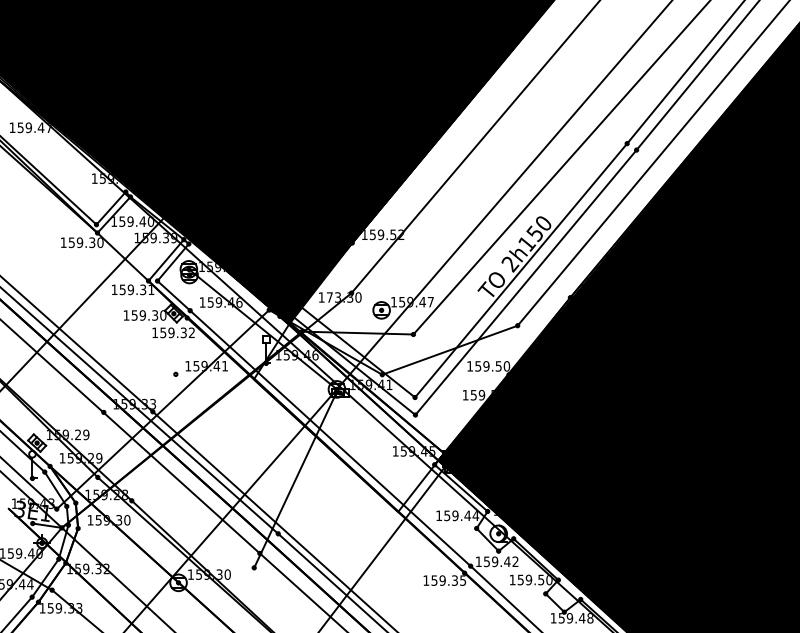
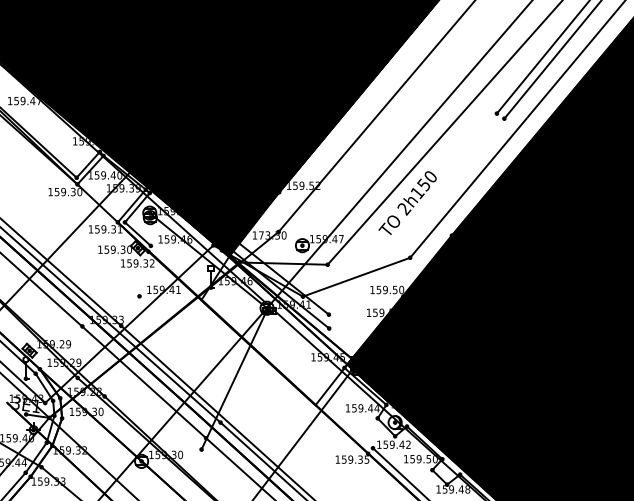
line: (521, 270) -> (413, 214), removed
line: (525, 282) -> (416, 223), removed
line: (330, 438) -> (261, 347), removed

